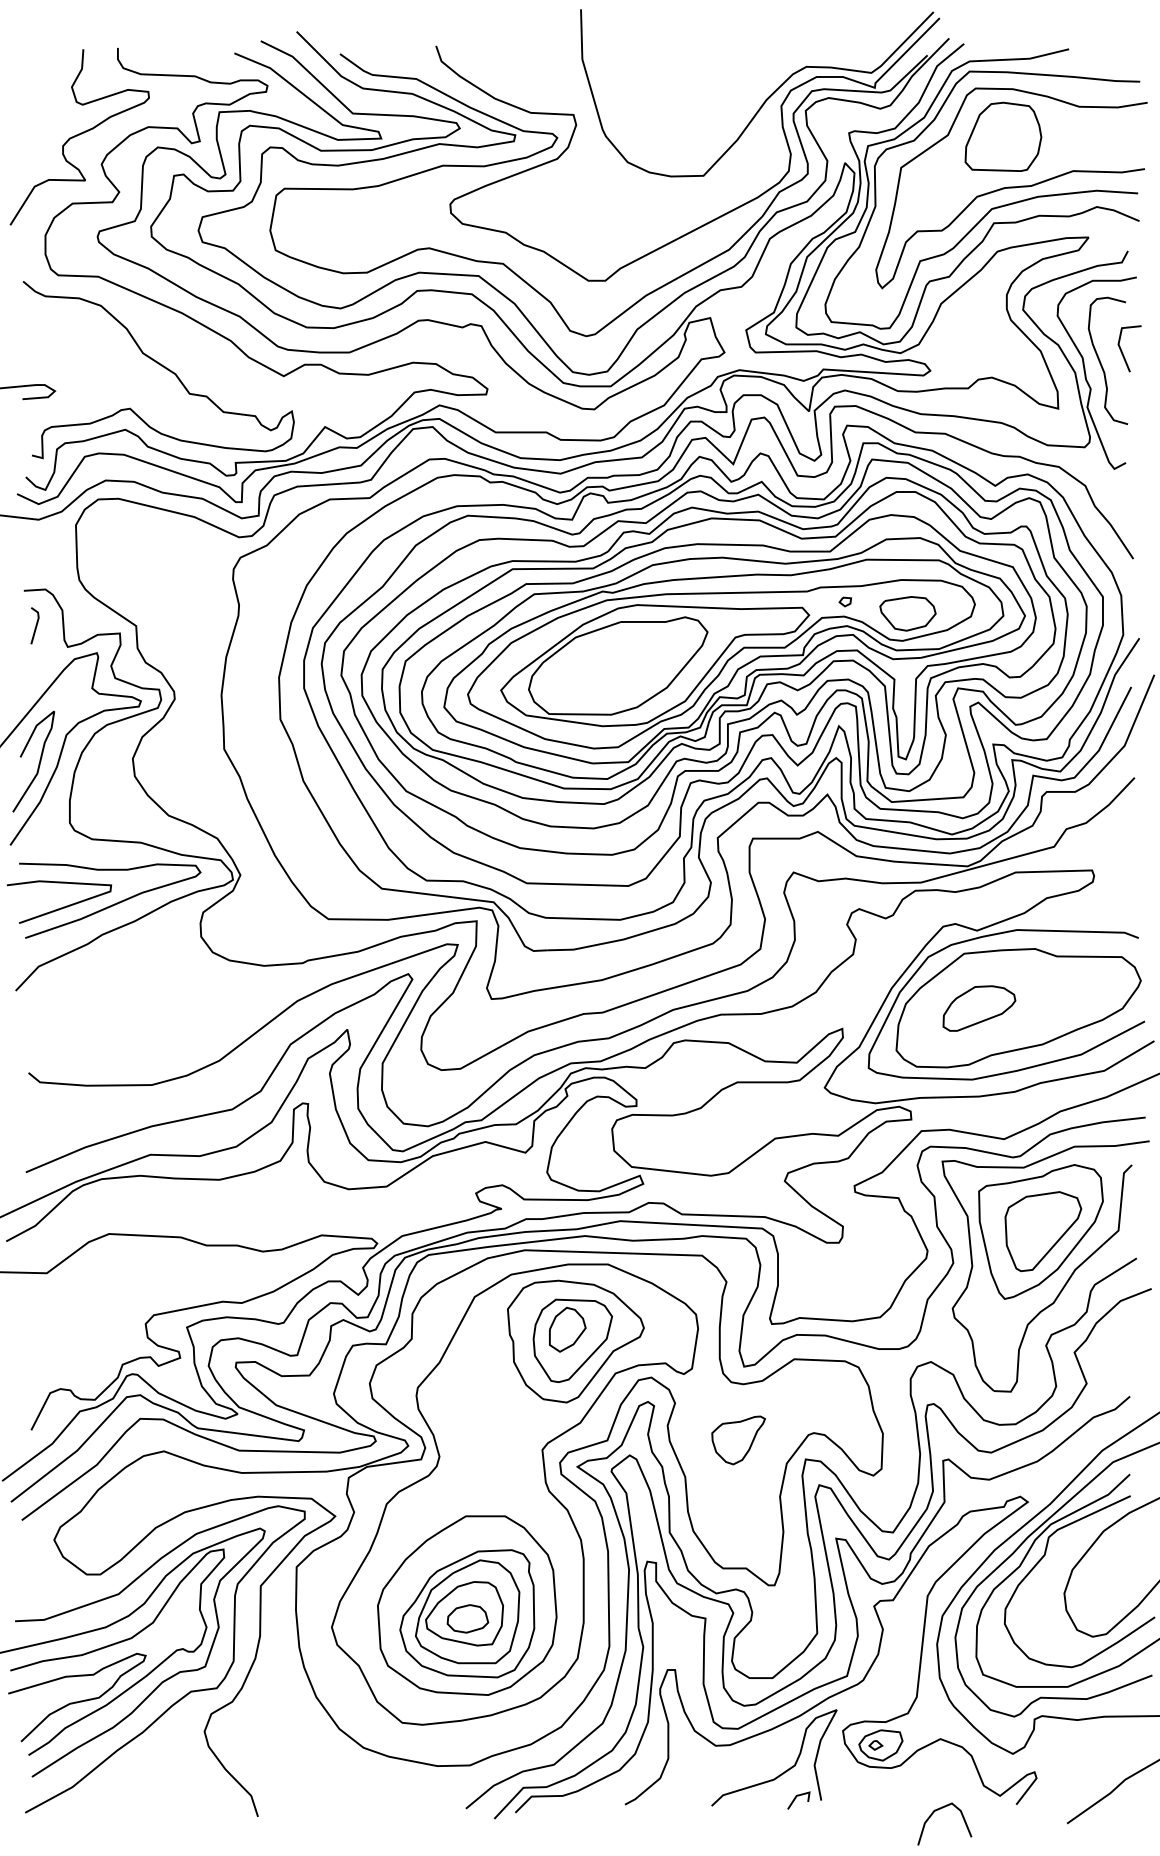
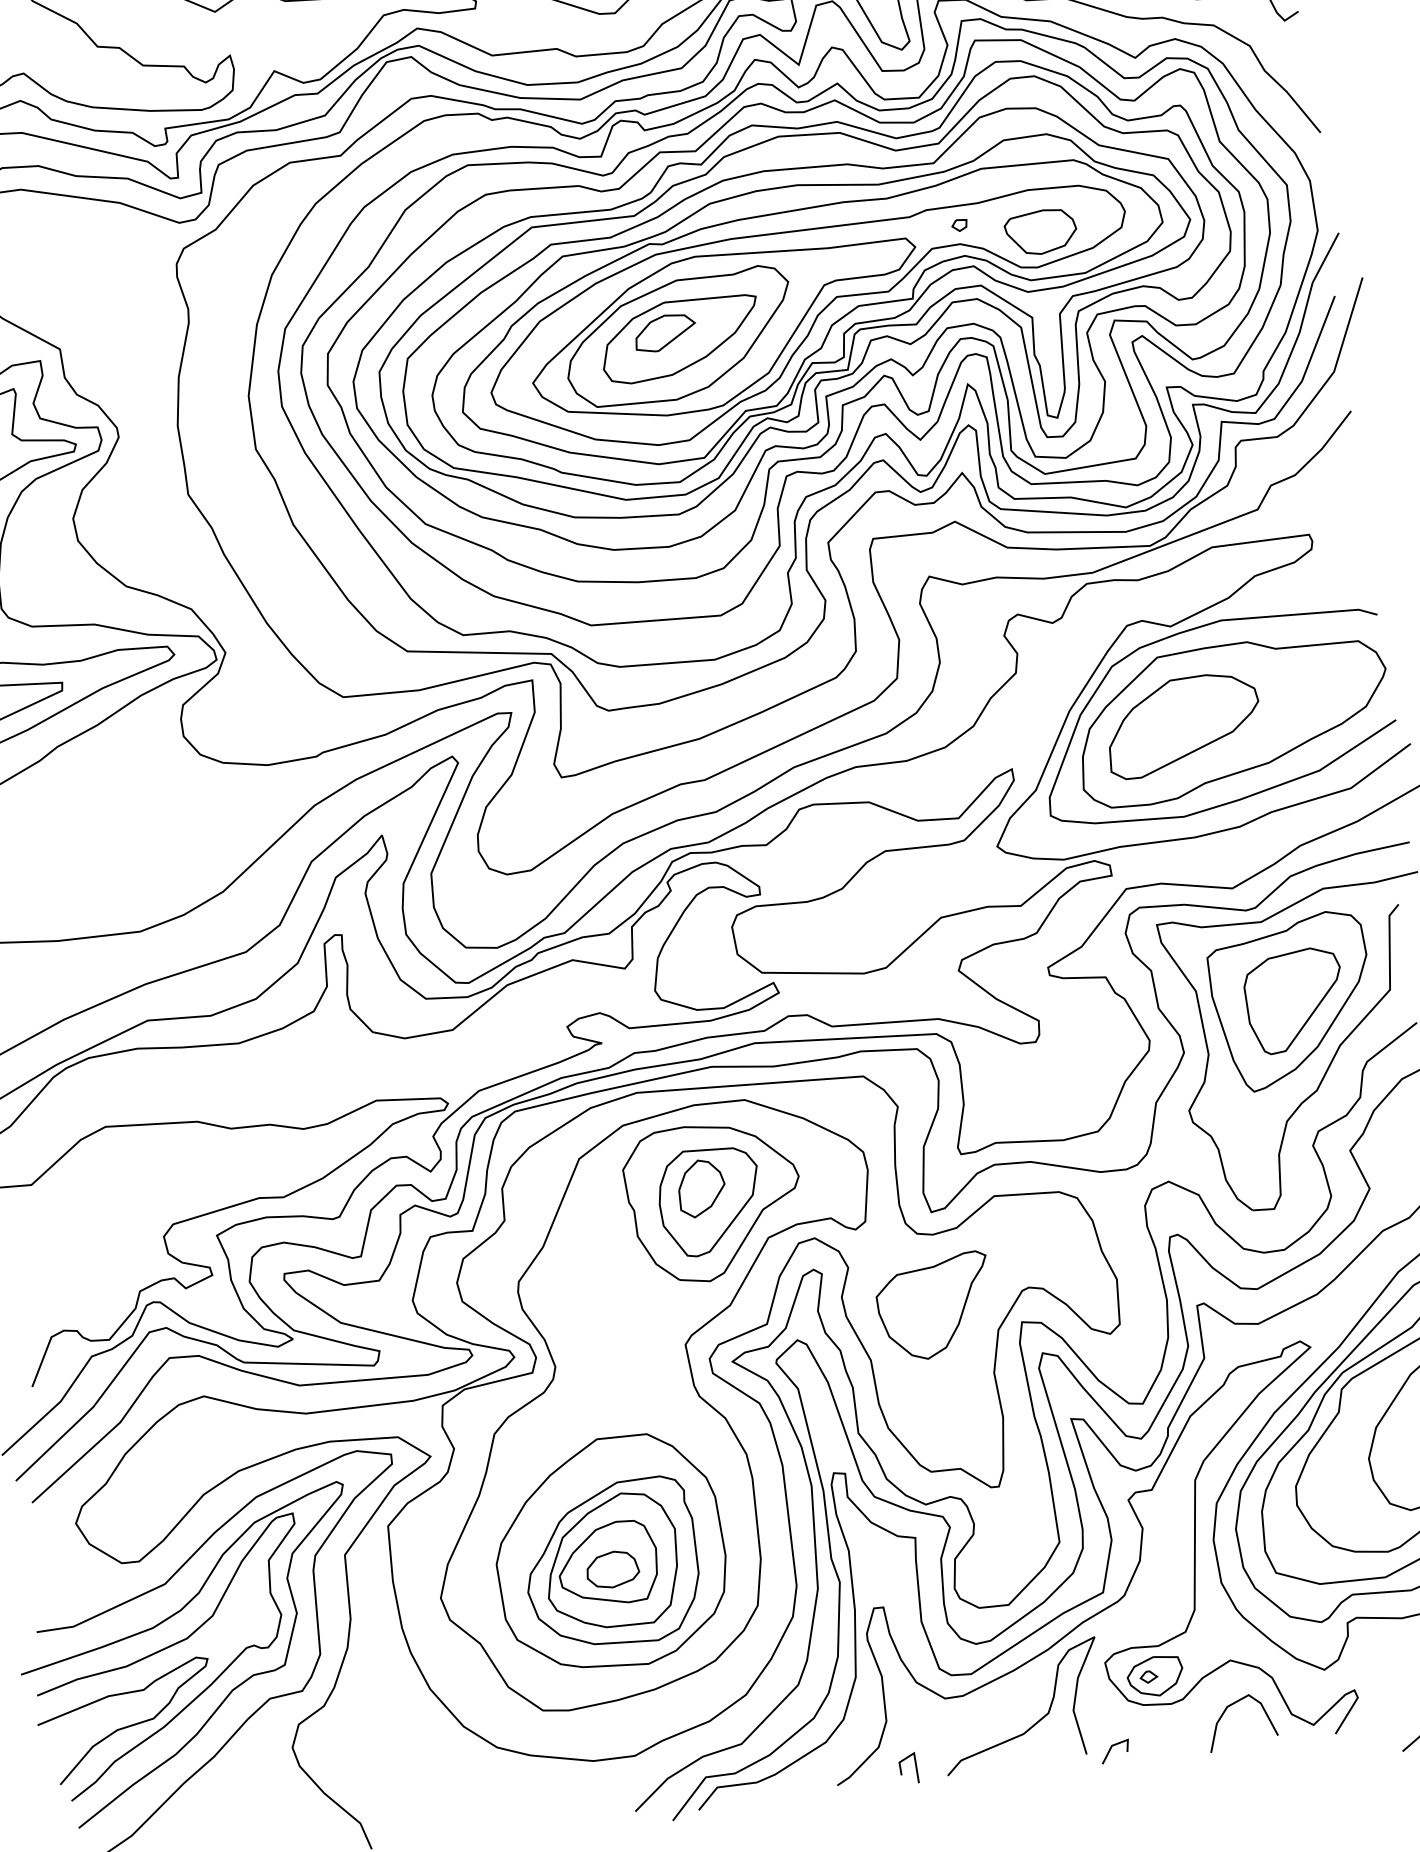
part: (619, 668) -> (680, 339), added
part: (979, 1008) -> (1183, 725), size x1.67
part: (738, 1440) -> (933, 1306), size x1.67
line: (676, 1796) -> (901, 1768), added
line: (796, 1798) -> (1112, 1749), moved
curve: (938, 1810) -> (1232, 1705), moved

